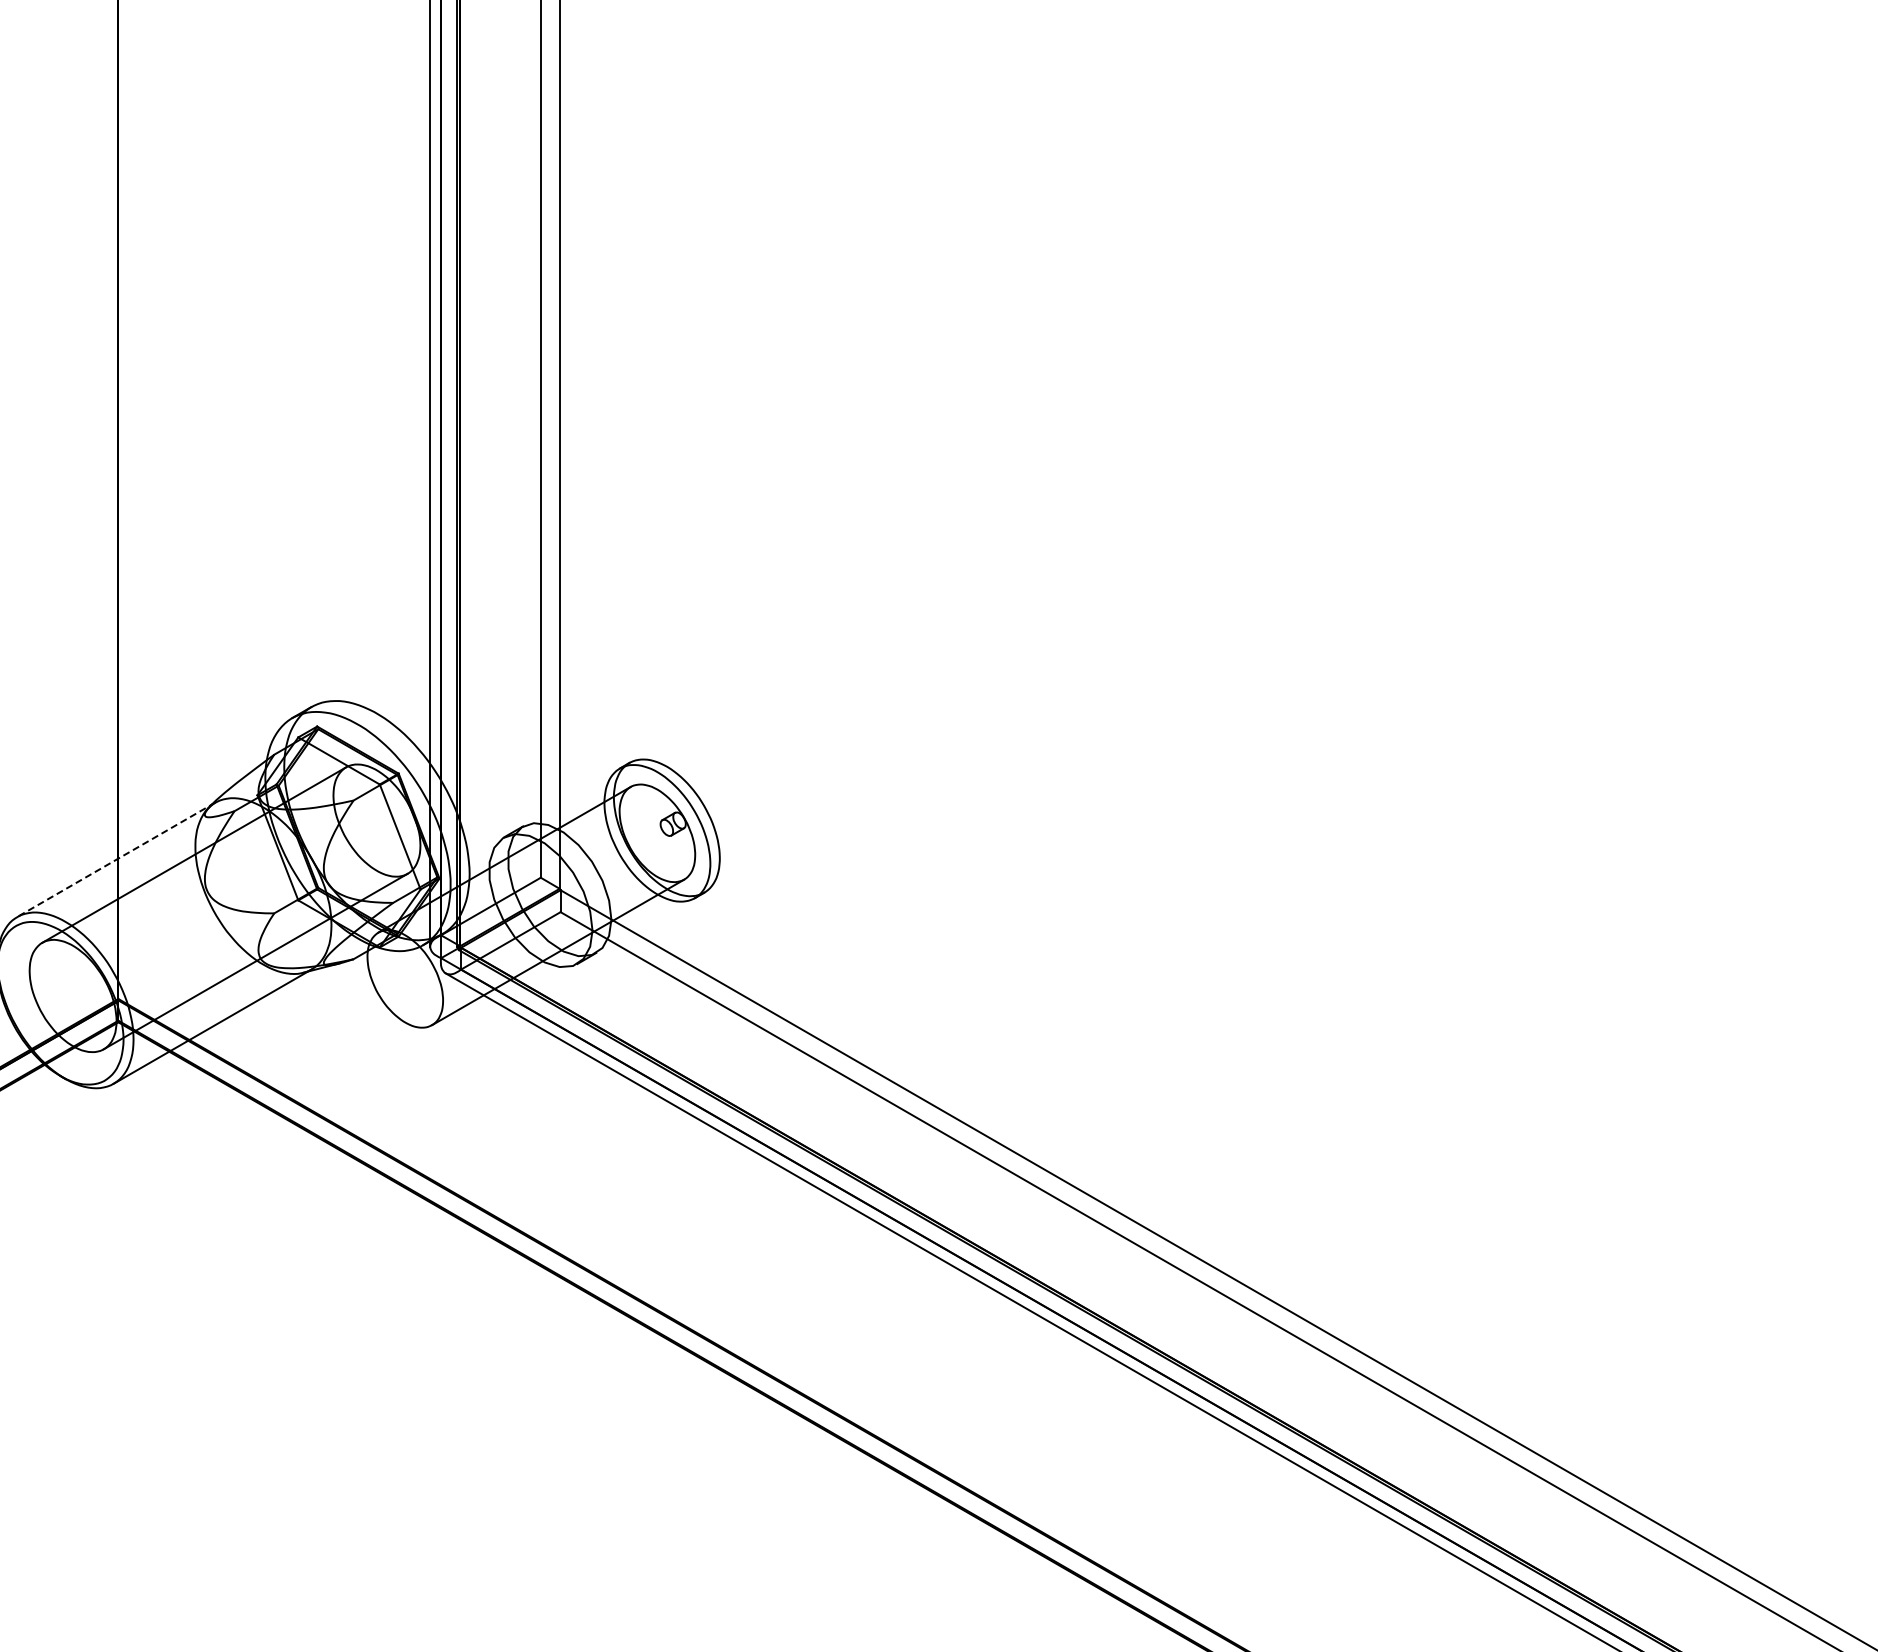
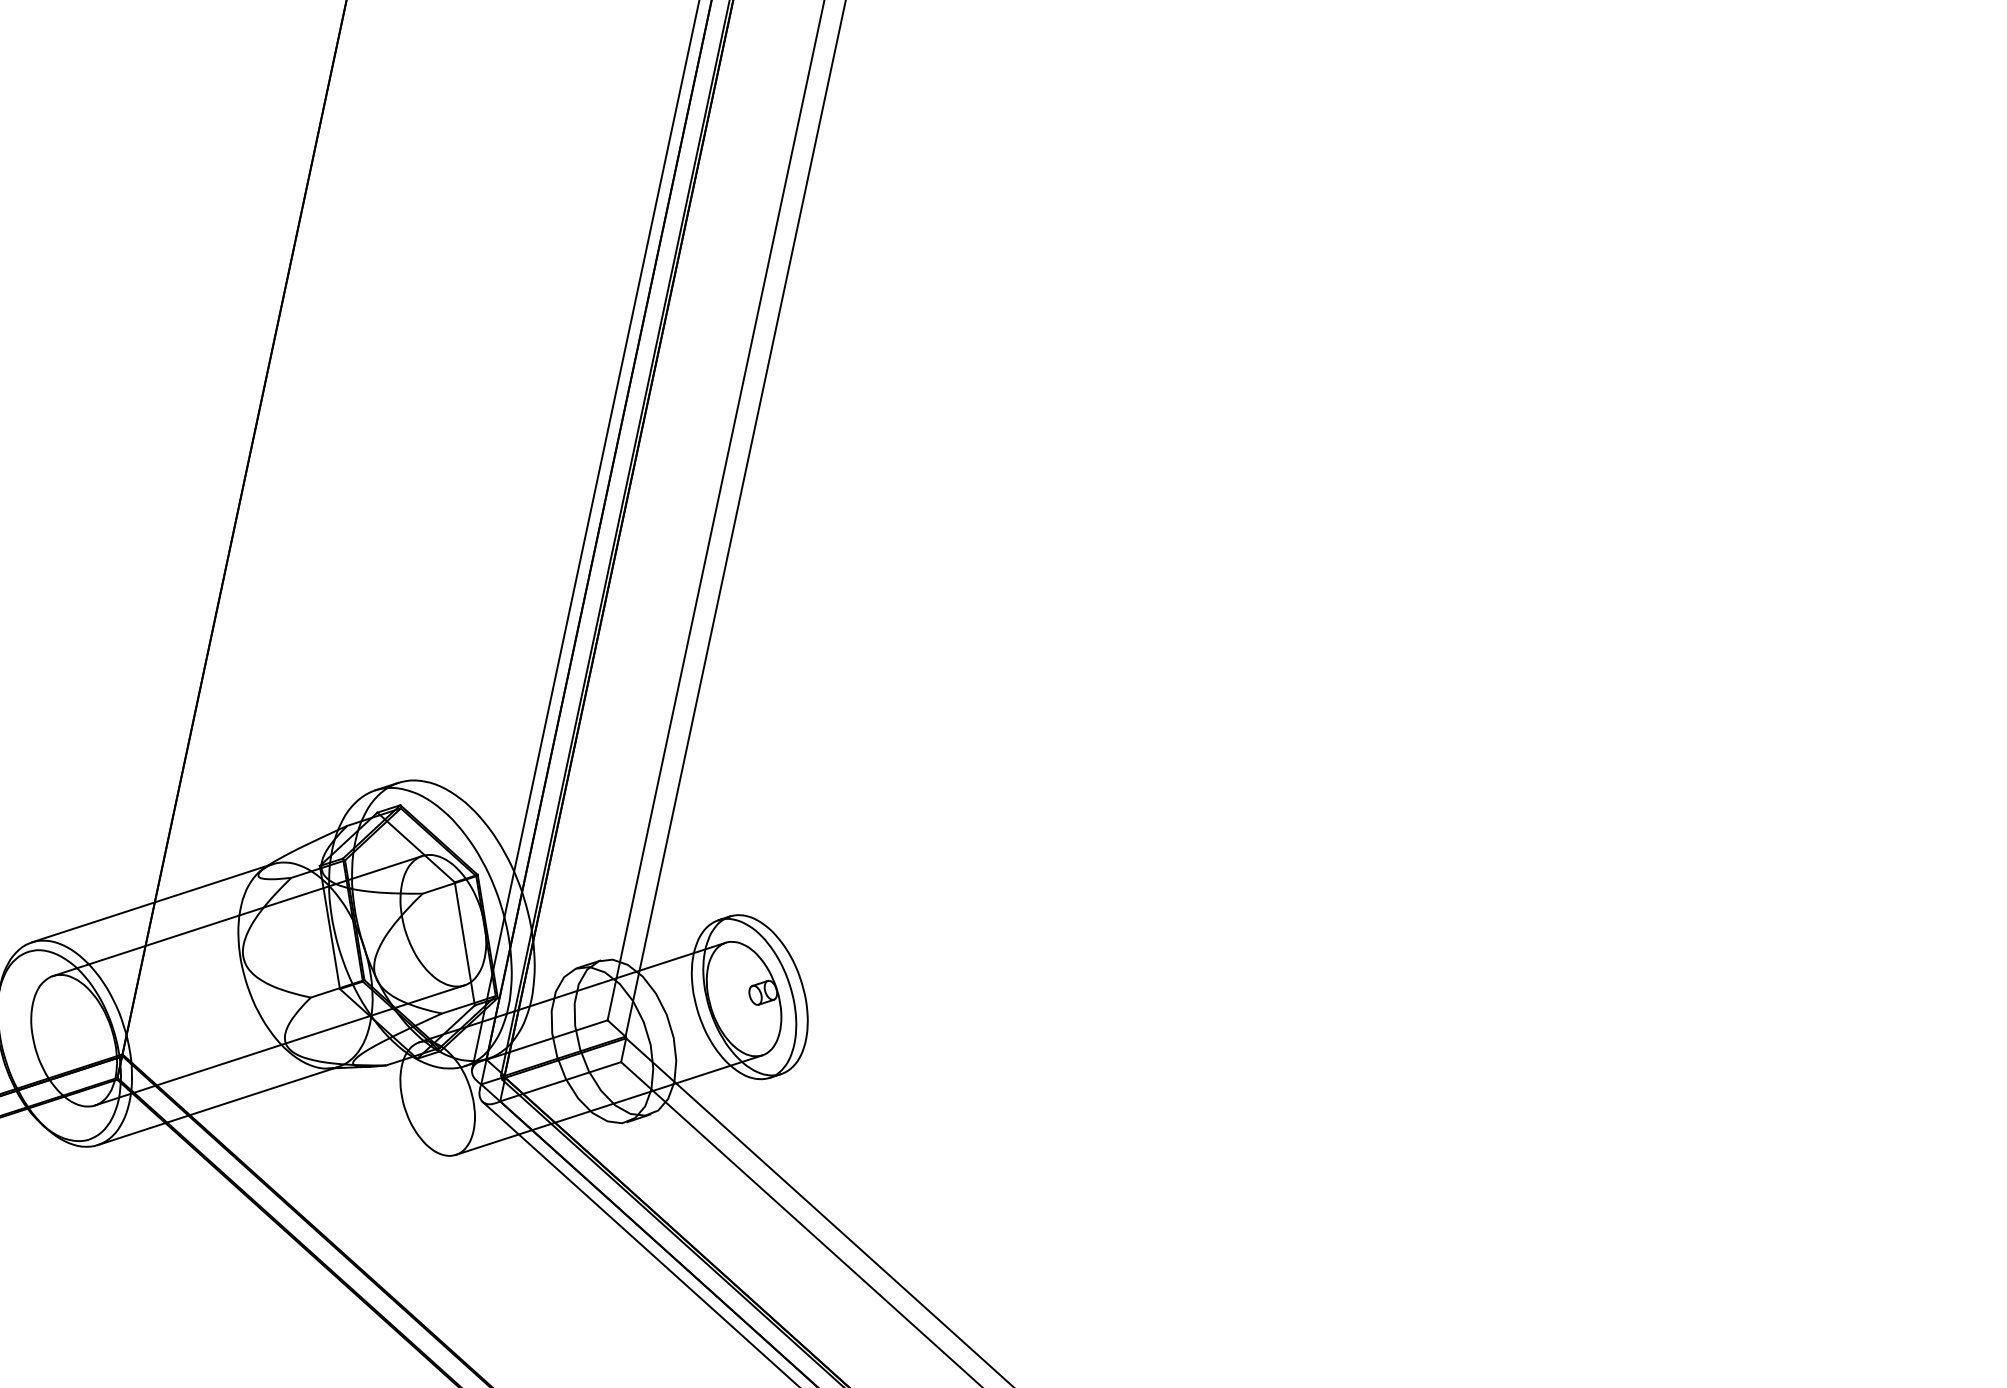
line: (115, 860) -> (151, 903), dashed -> solid

